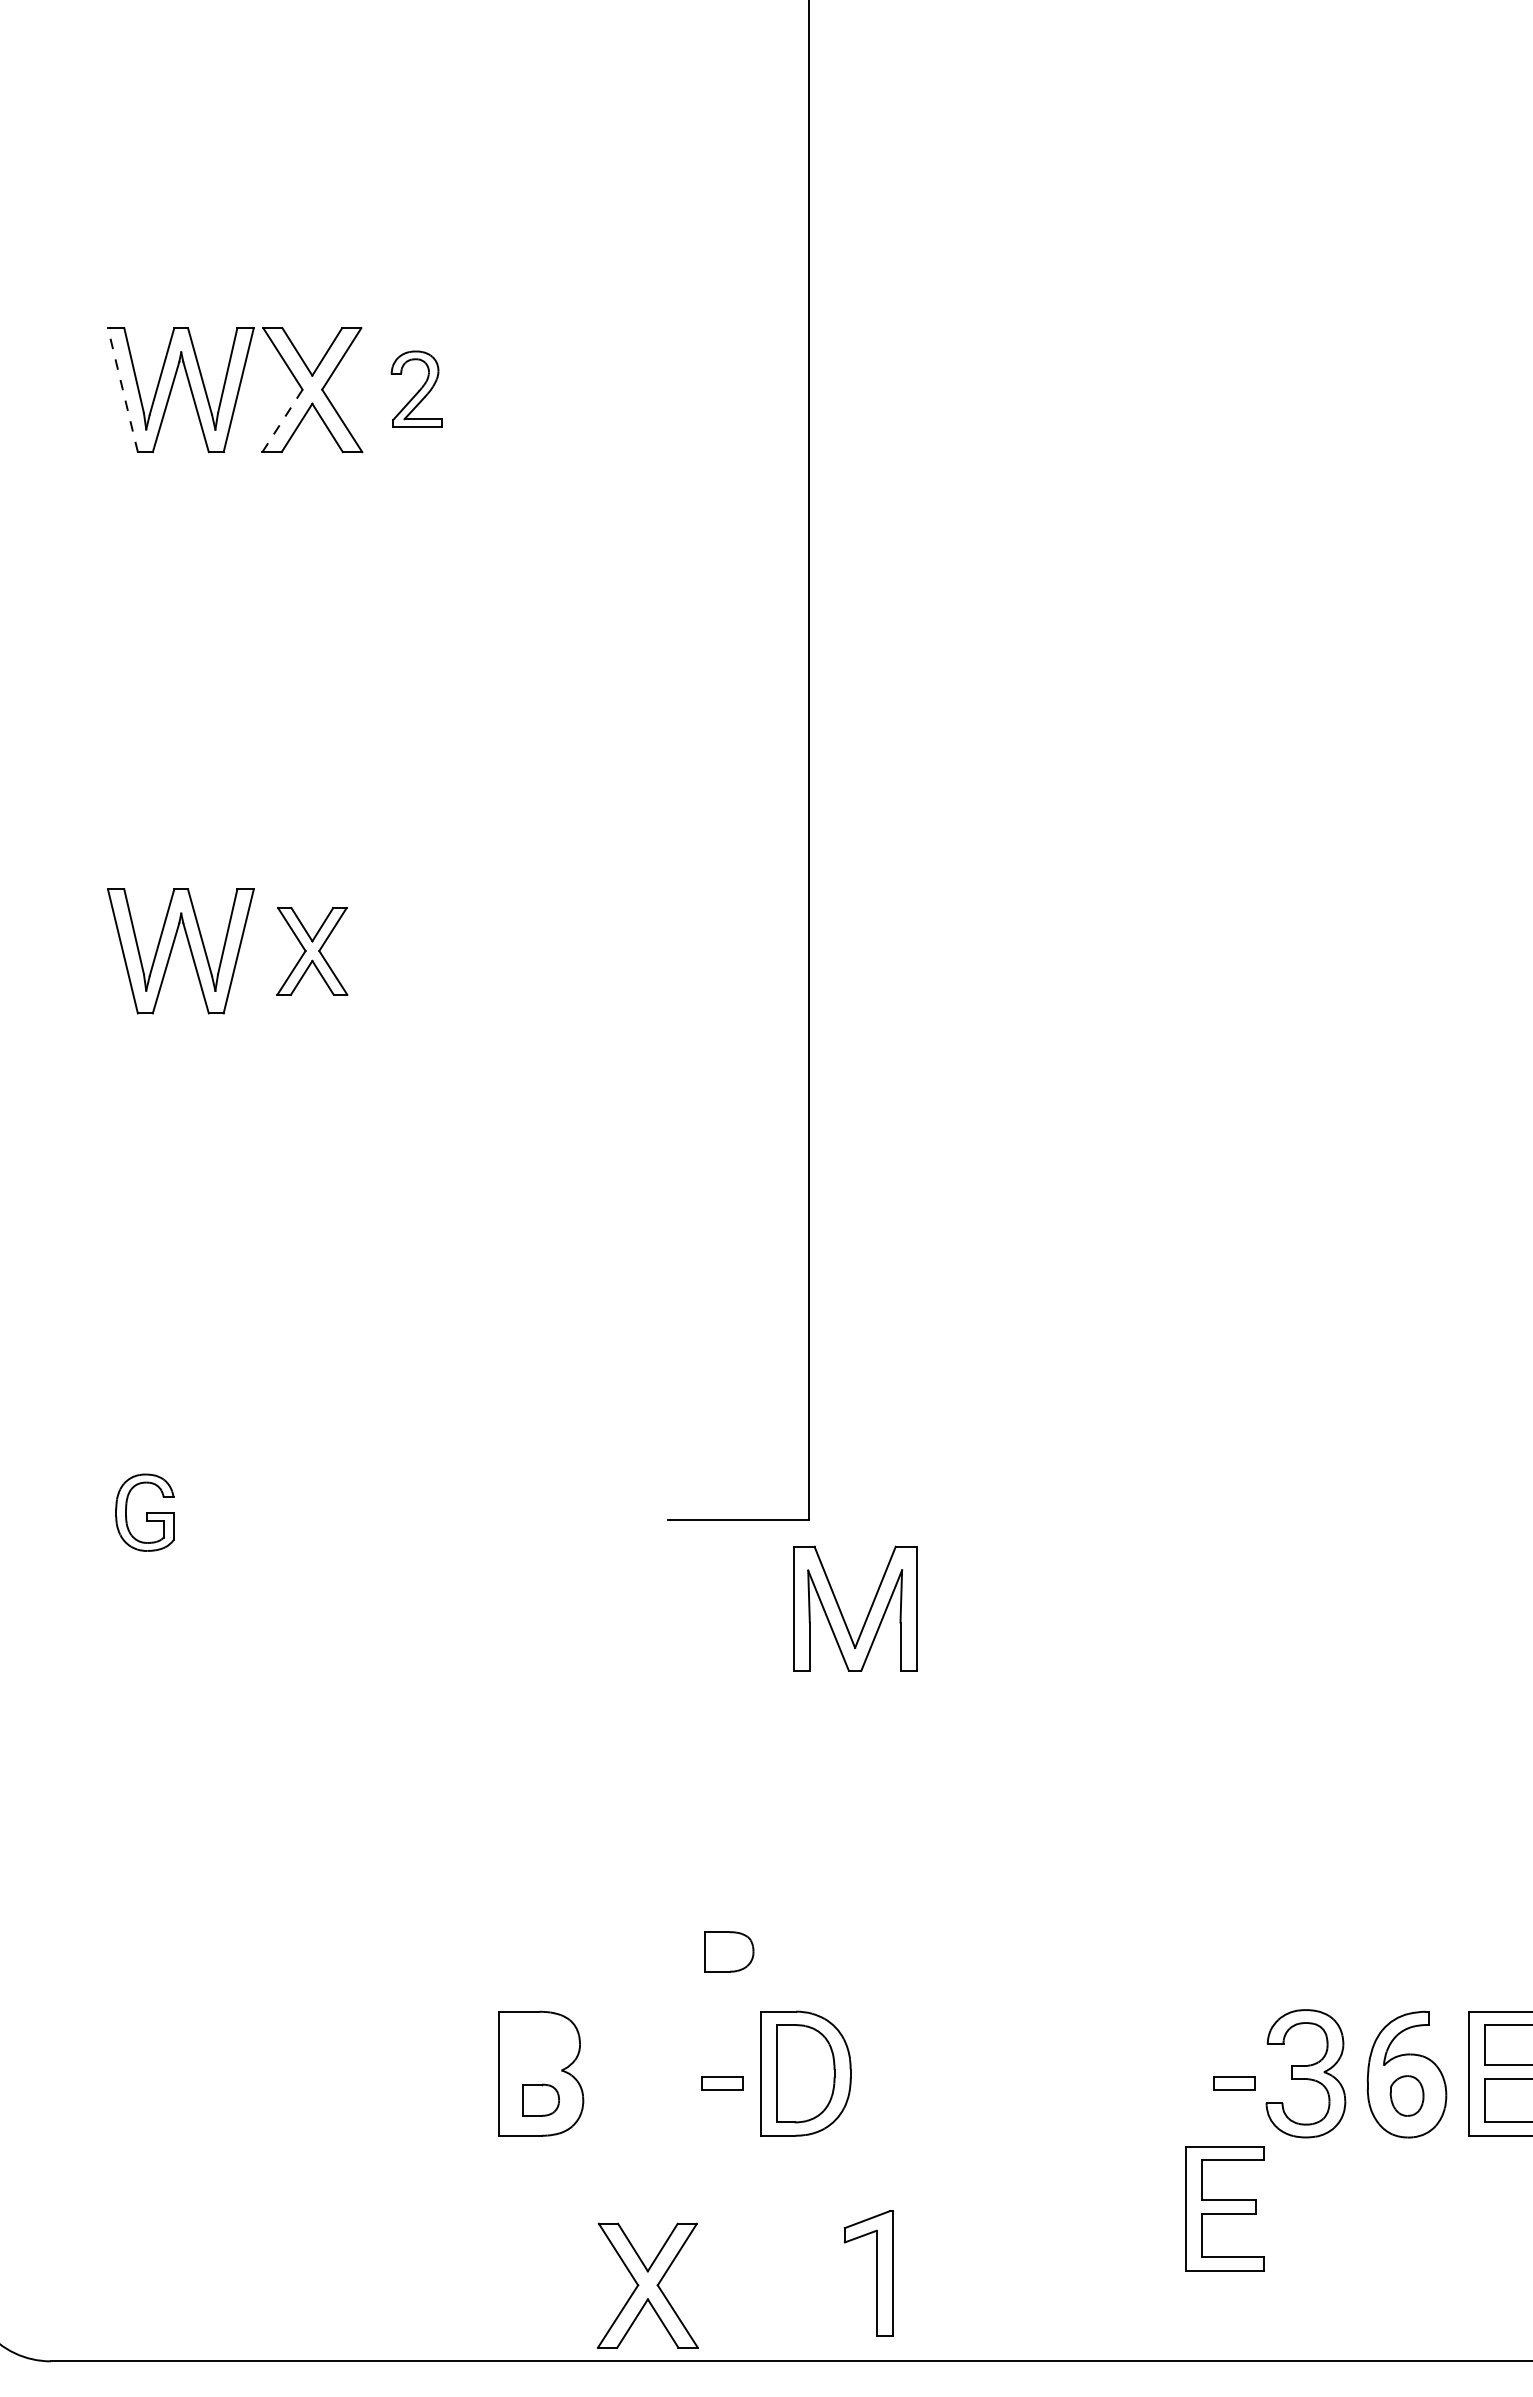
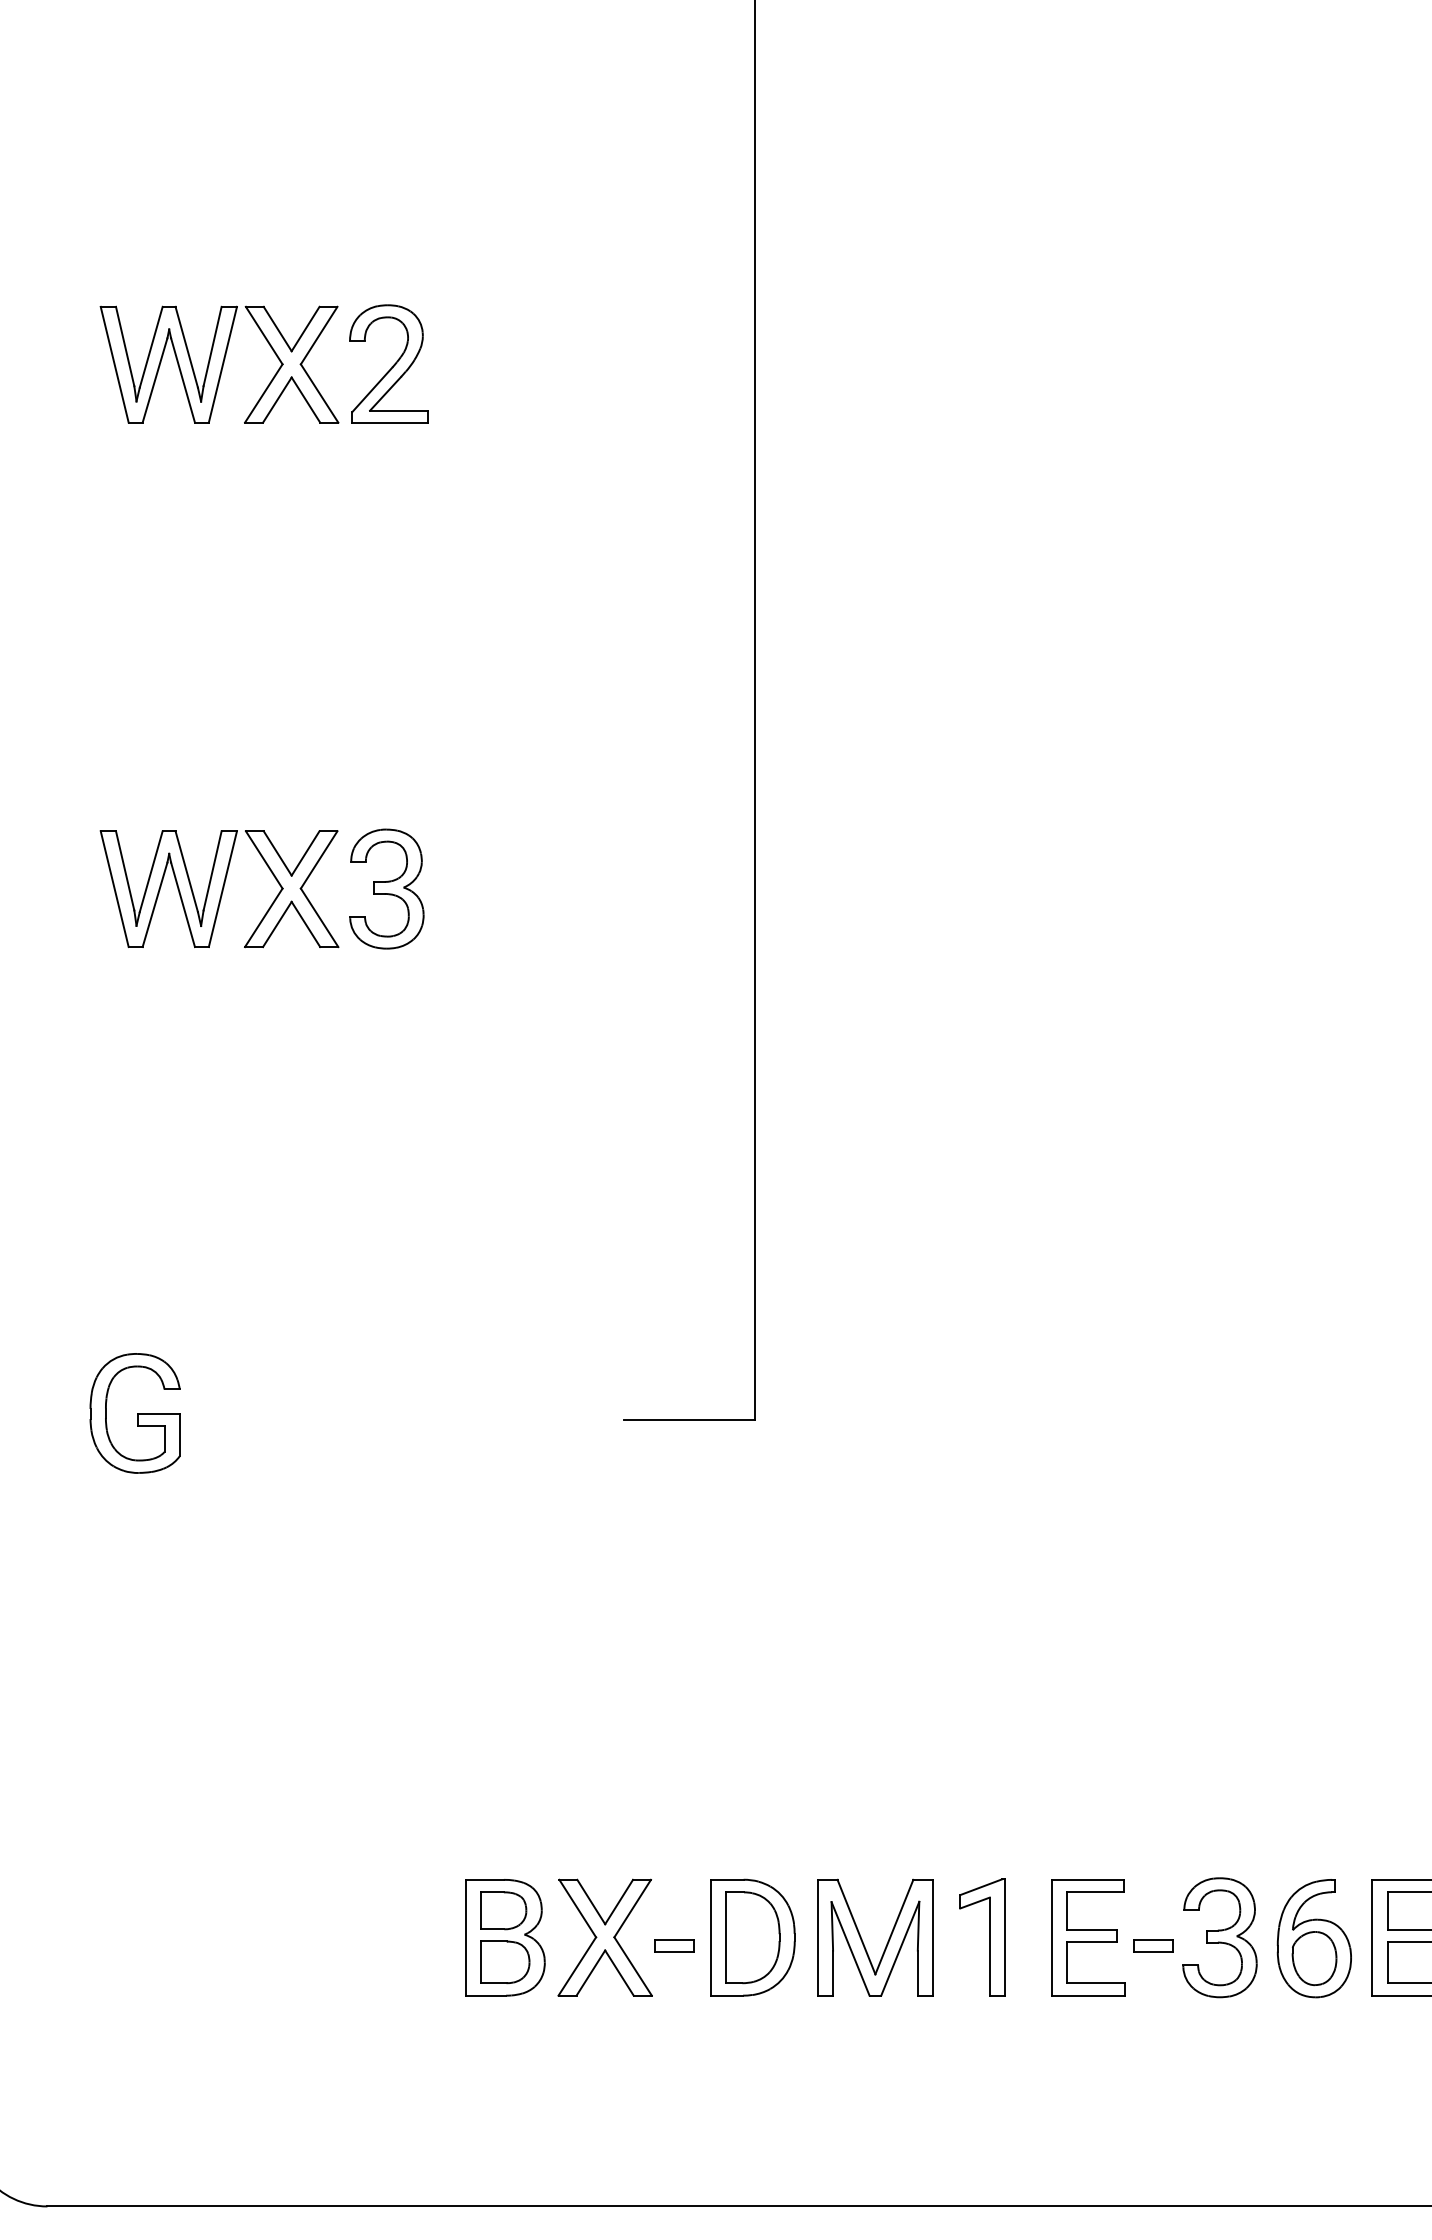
part: (416, 388) -> (388, 363), size x1.67
line: (122, 390) -> (114, 365), dashed -> solid
line: (282, 420) -> (263, 393), dashed -> solid
part: (414, 950) -> (387, 888), added
part: (312, 951) -> (291, 889), size x1.43
part: (144, 1512) -> (134, 1413), size x1.67
part: (868, 1611) -> (887, 1940), moved
part: (729, 1951) -> (503, 1910), moved
part: (1406, 2095) -> (1313, 1958), size x1.43
part: (540, 2100) -> (504, 1962), size x1.43
part: (1224, 2208) -> (1087, 1937), moved
part: (876, 2273) -> (989, 1937), moved
part: (647, 2285) -> (604, 1937), moved

